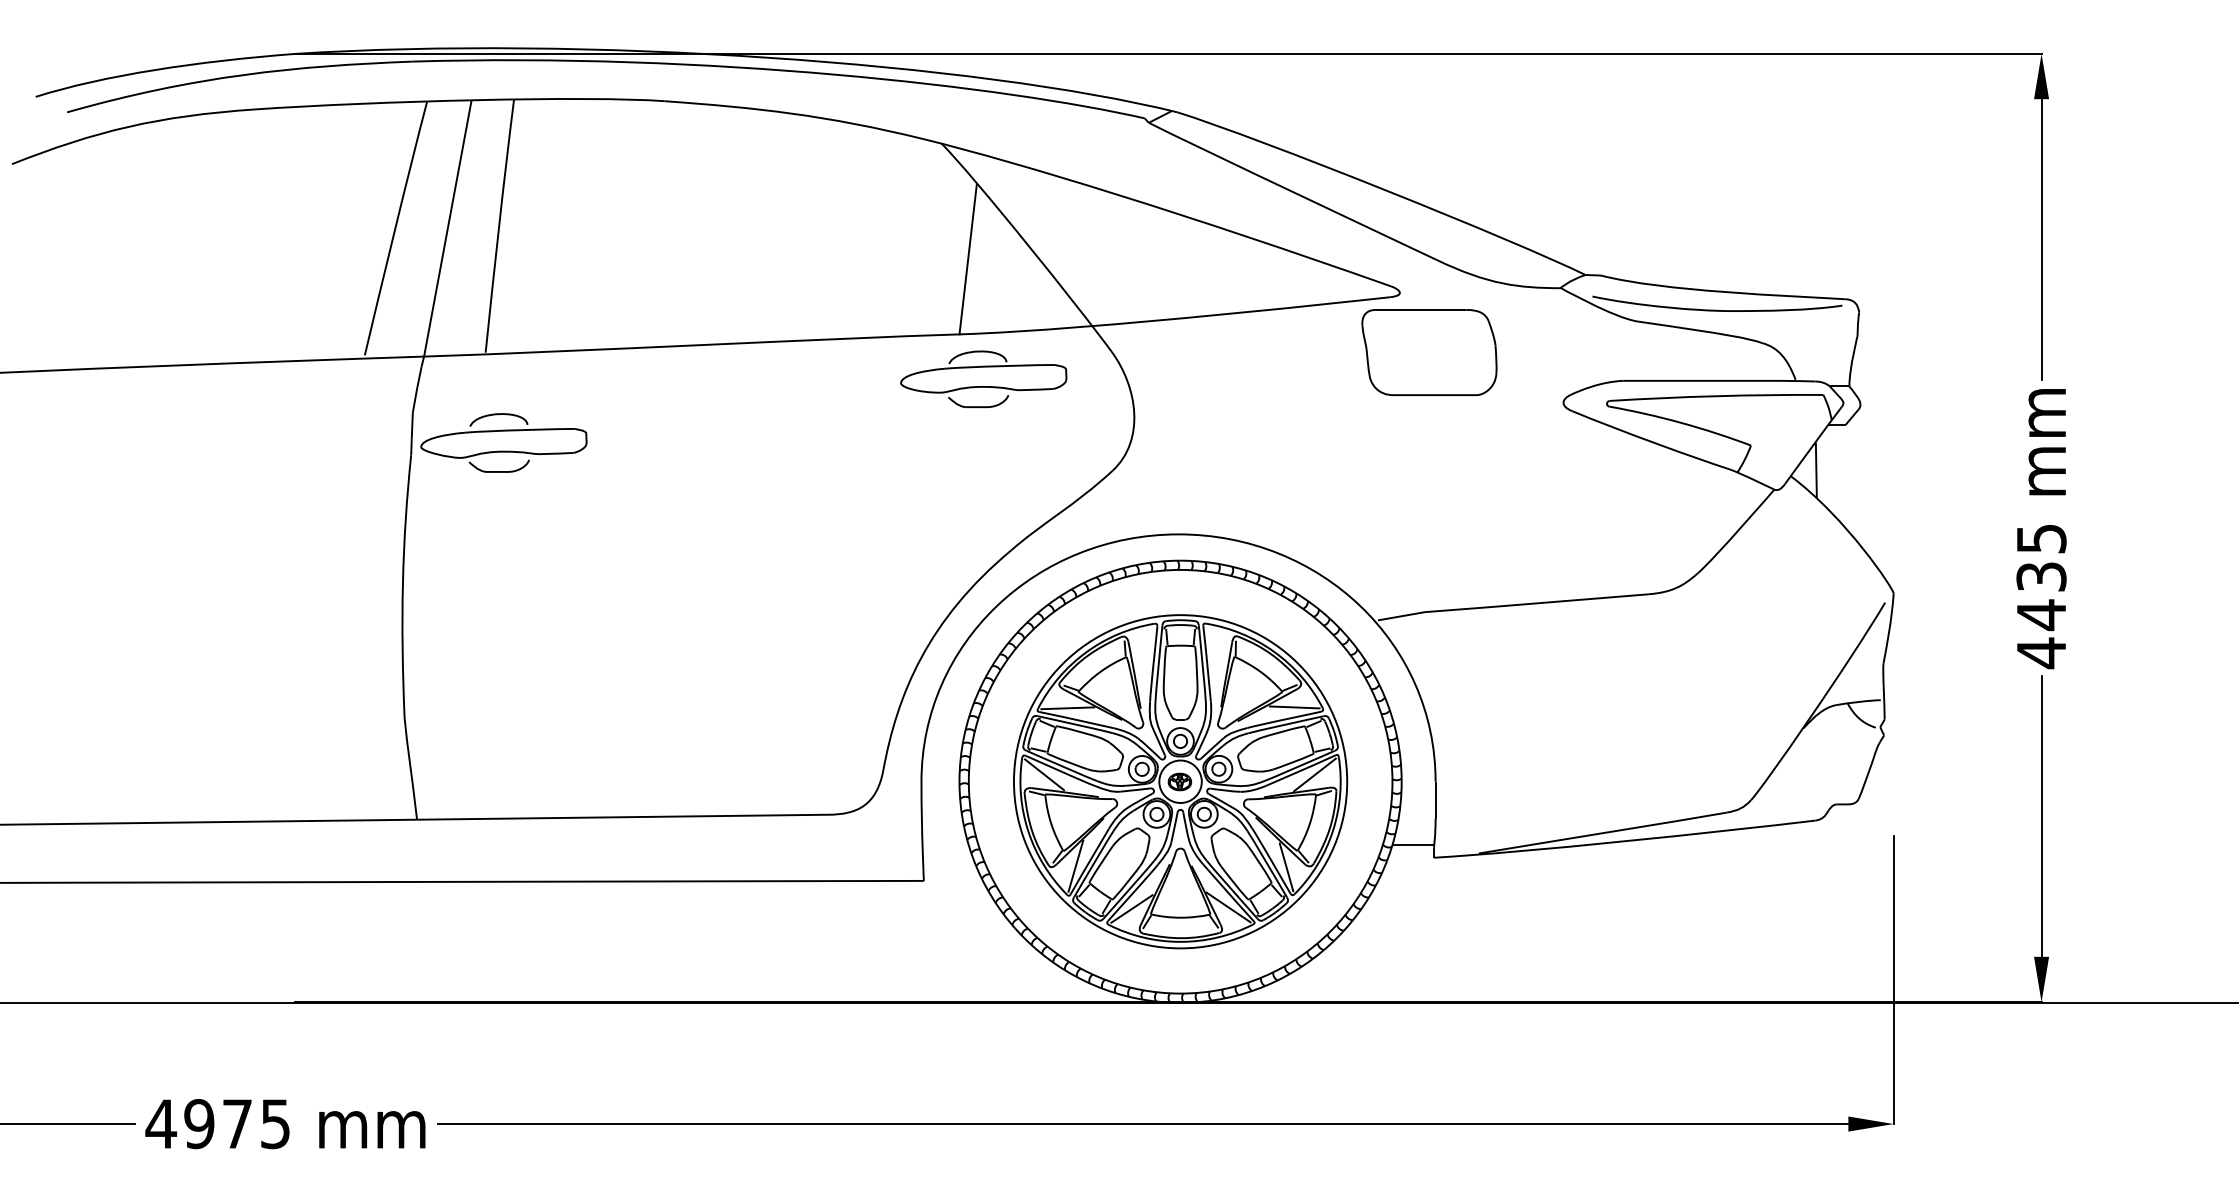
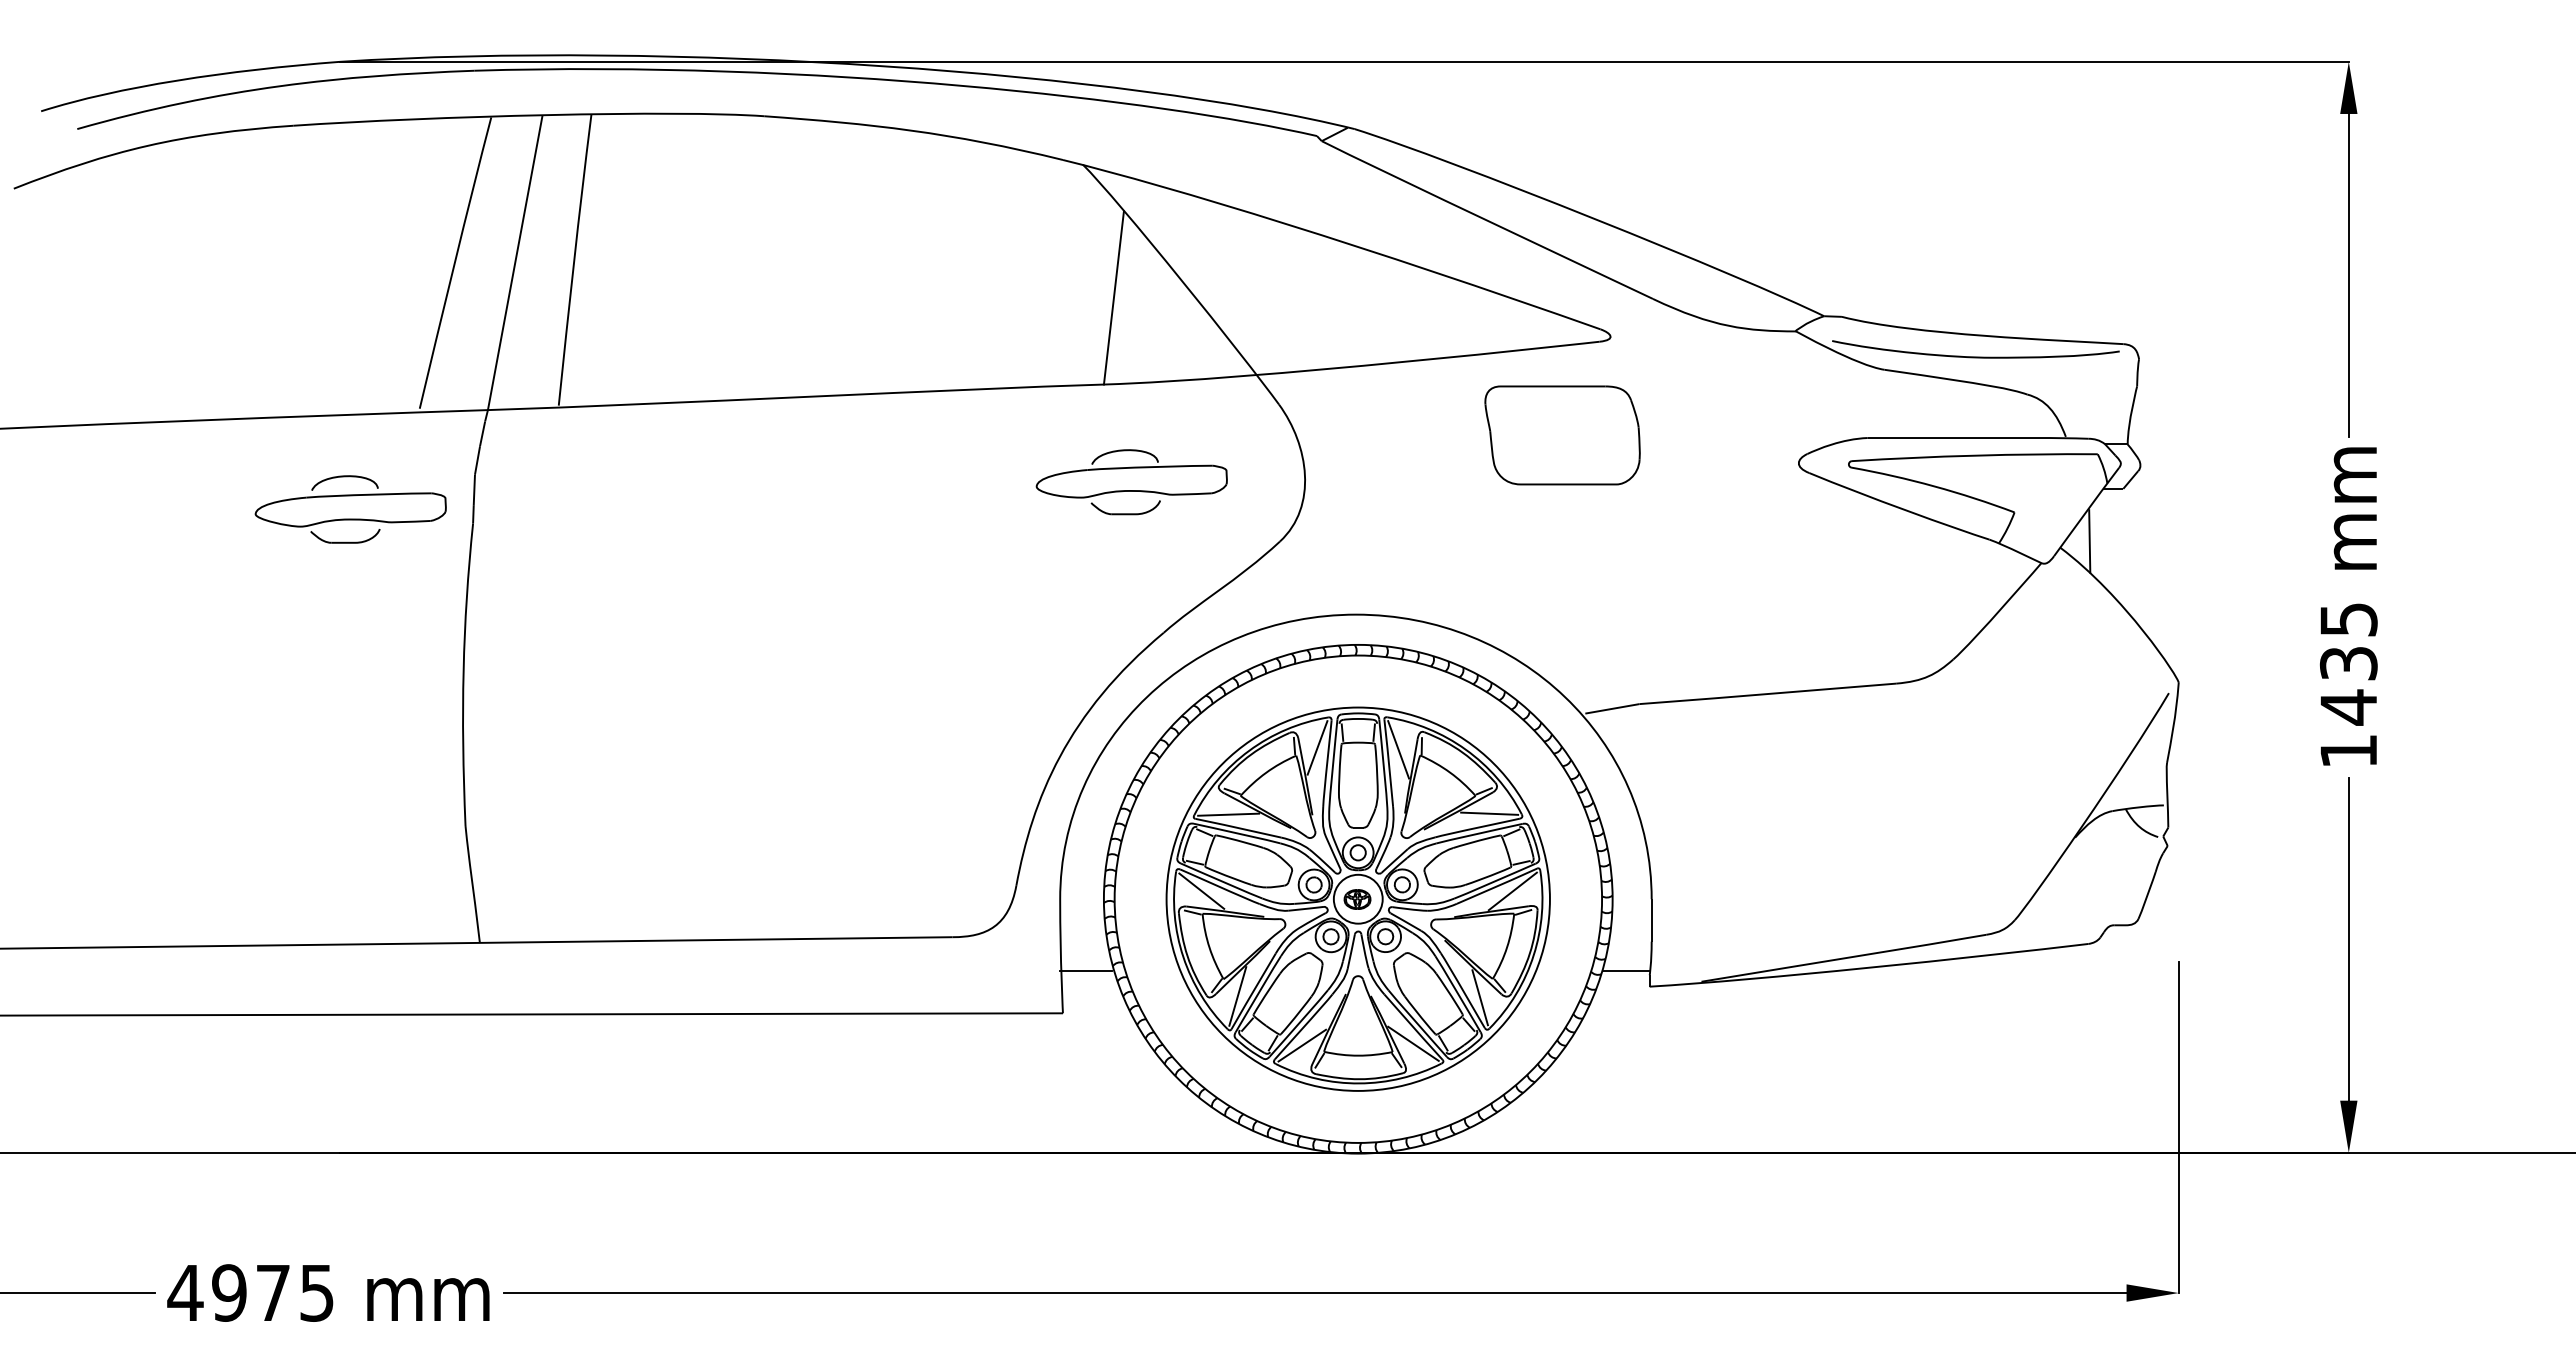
part: (1429, 352) -> (1562, 435), moved
part: (983, 379) -> (1131, 482), moved
part: (503, 442) -> (350, 509), moved
line: (1145, 649) -> (1317, 747), added
line: (1215, 651) -> (1398, 749), added
text: (2041, 653) -> (2348, 751), 4435 -> 1435
line: (943, 844) -> (1085, 971), added

